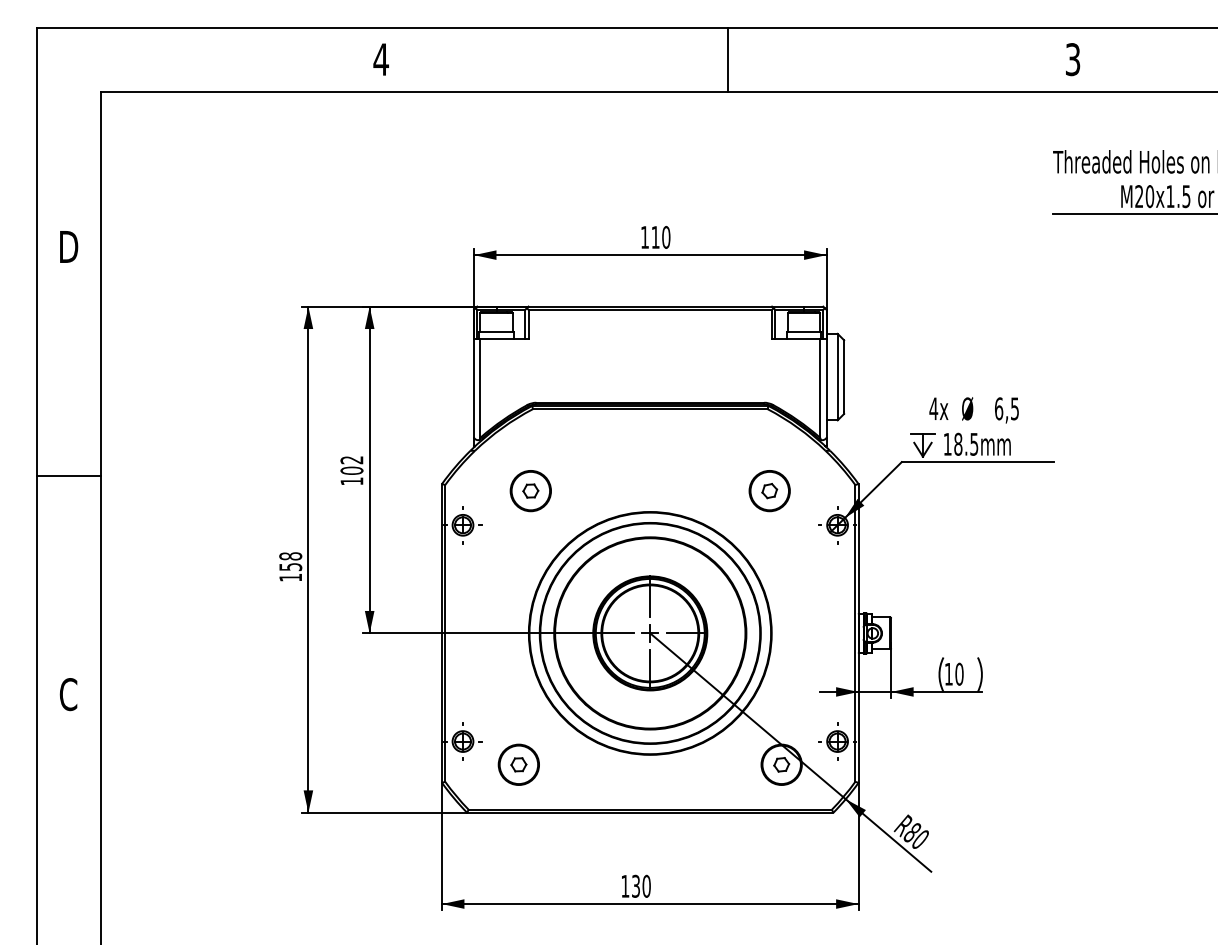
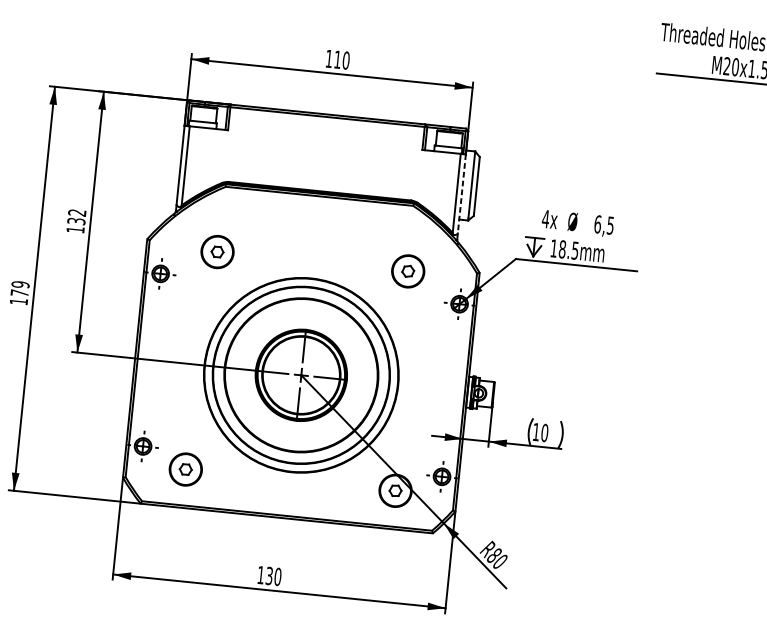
line: (826, 388) -> (461, 194), solid -> dashed
text: (351, 470) -> (76, 221), 102 -> 132
text: (290, 561) -> (20, 288), 158 -> 179

